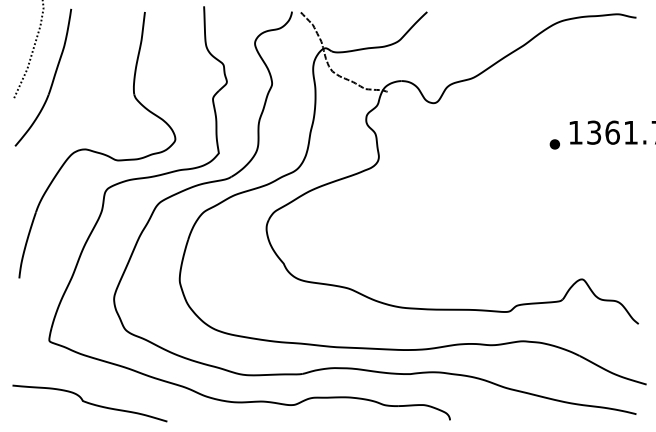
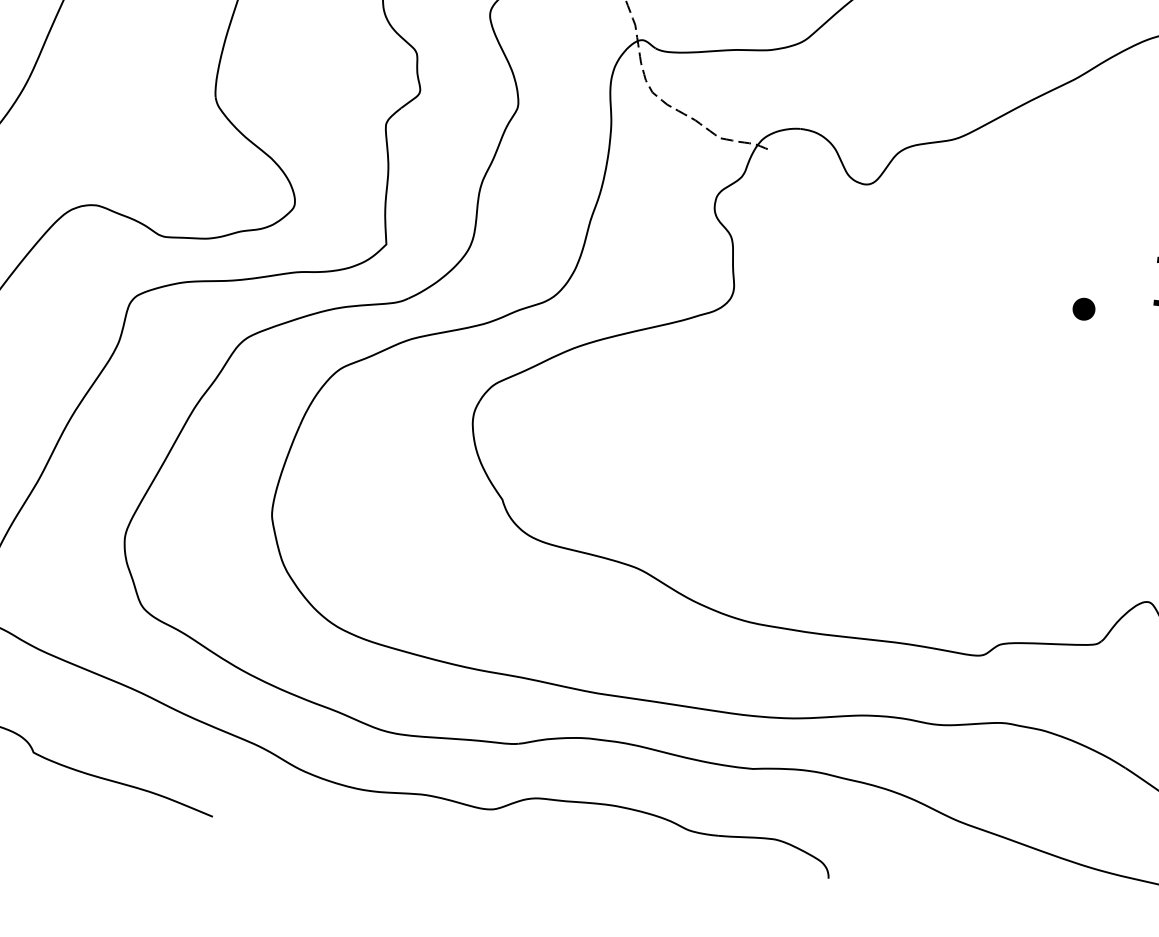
part: (554, 144) -> (1083, 309), moved

